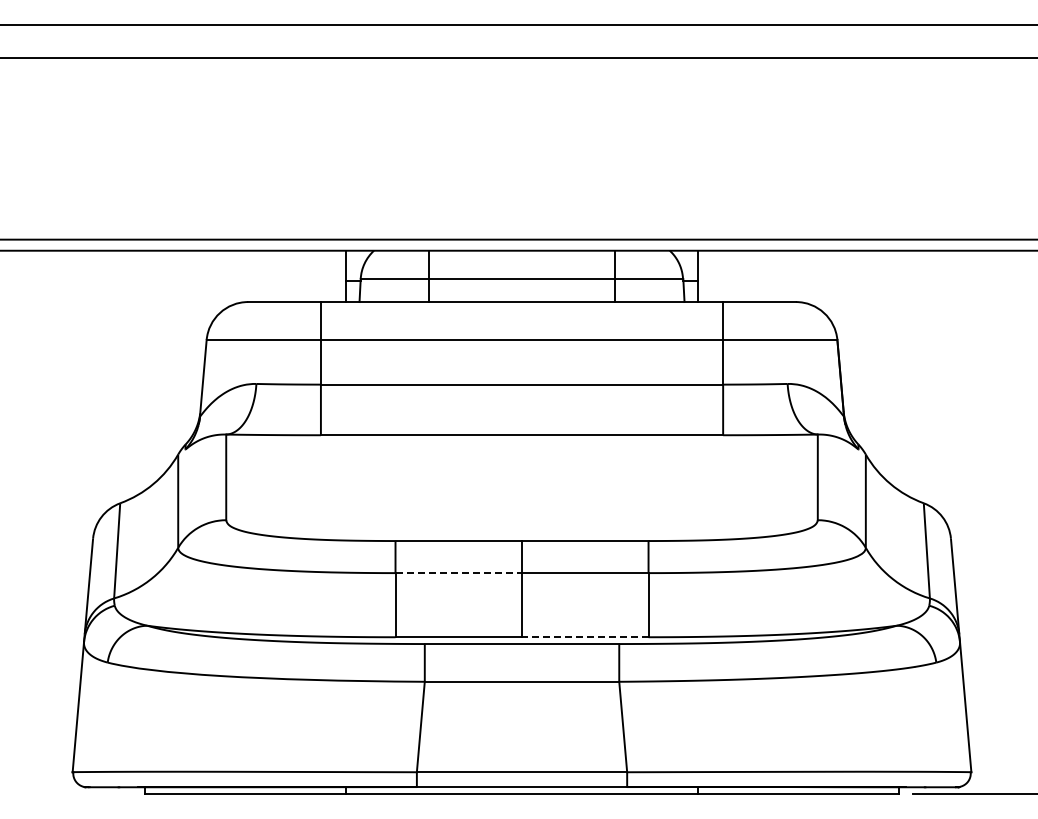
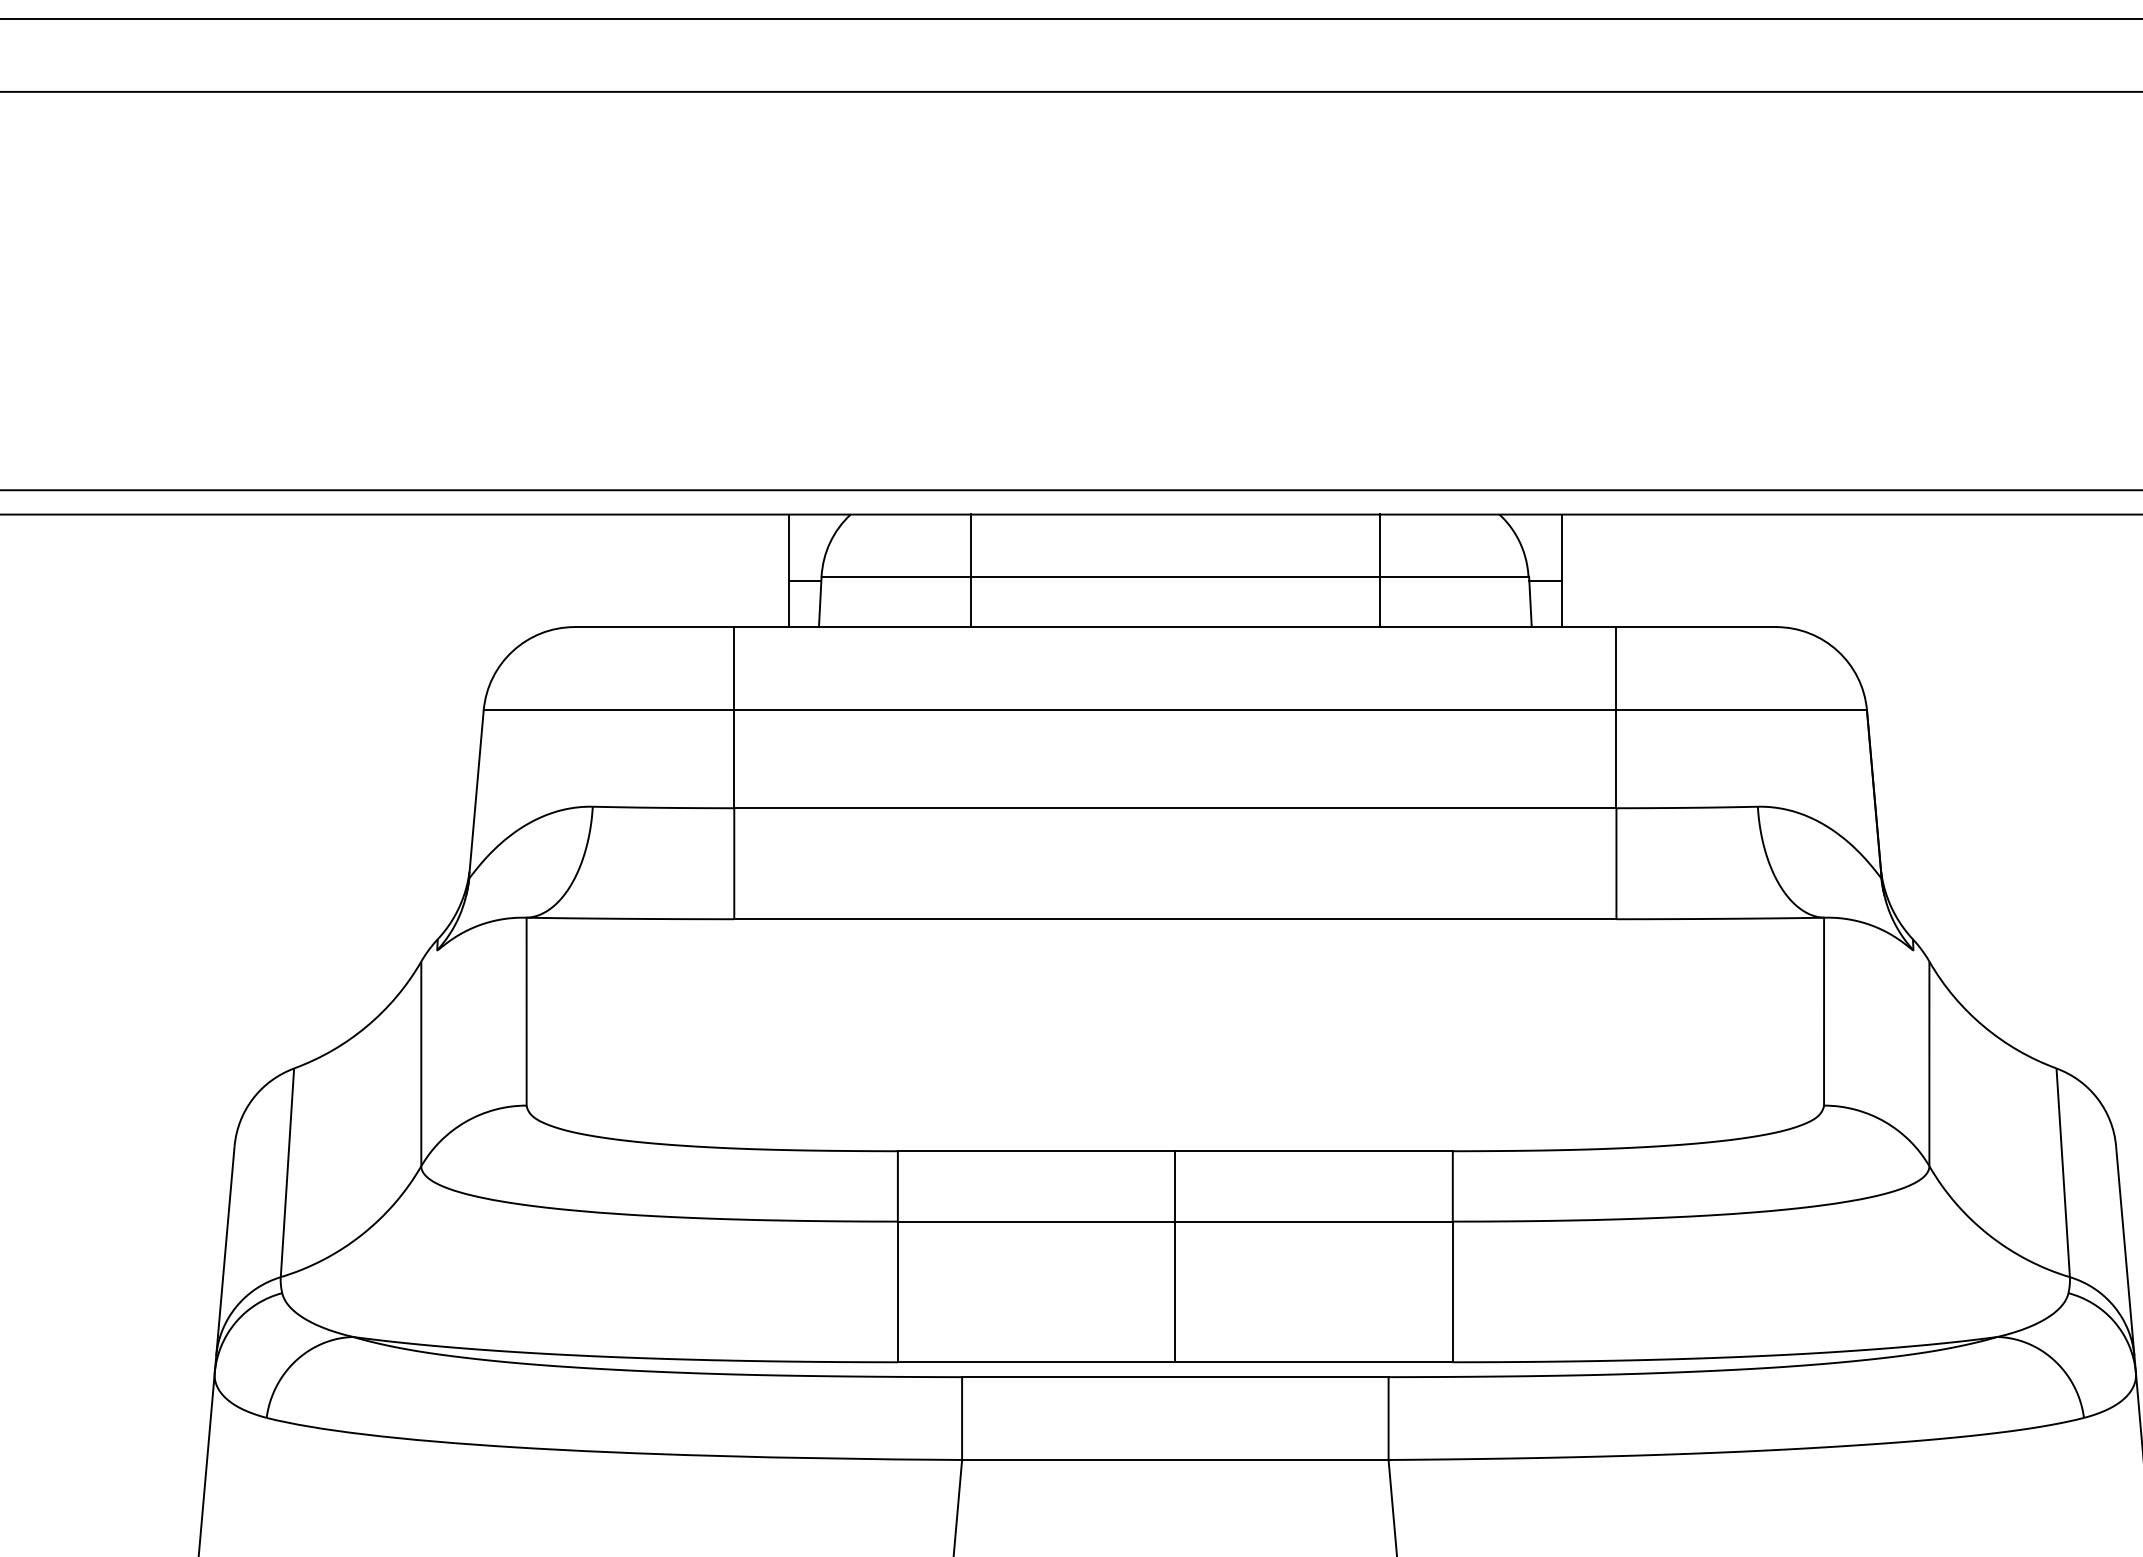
line: (459, 573) -> (1038, 1222), dashed -> solid
line: (584, 637) -> (1312, 1362), dashed -> solid

